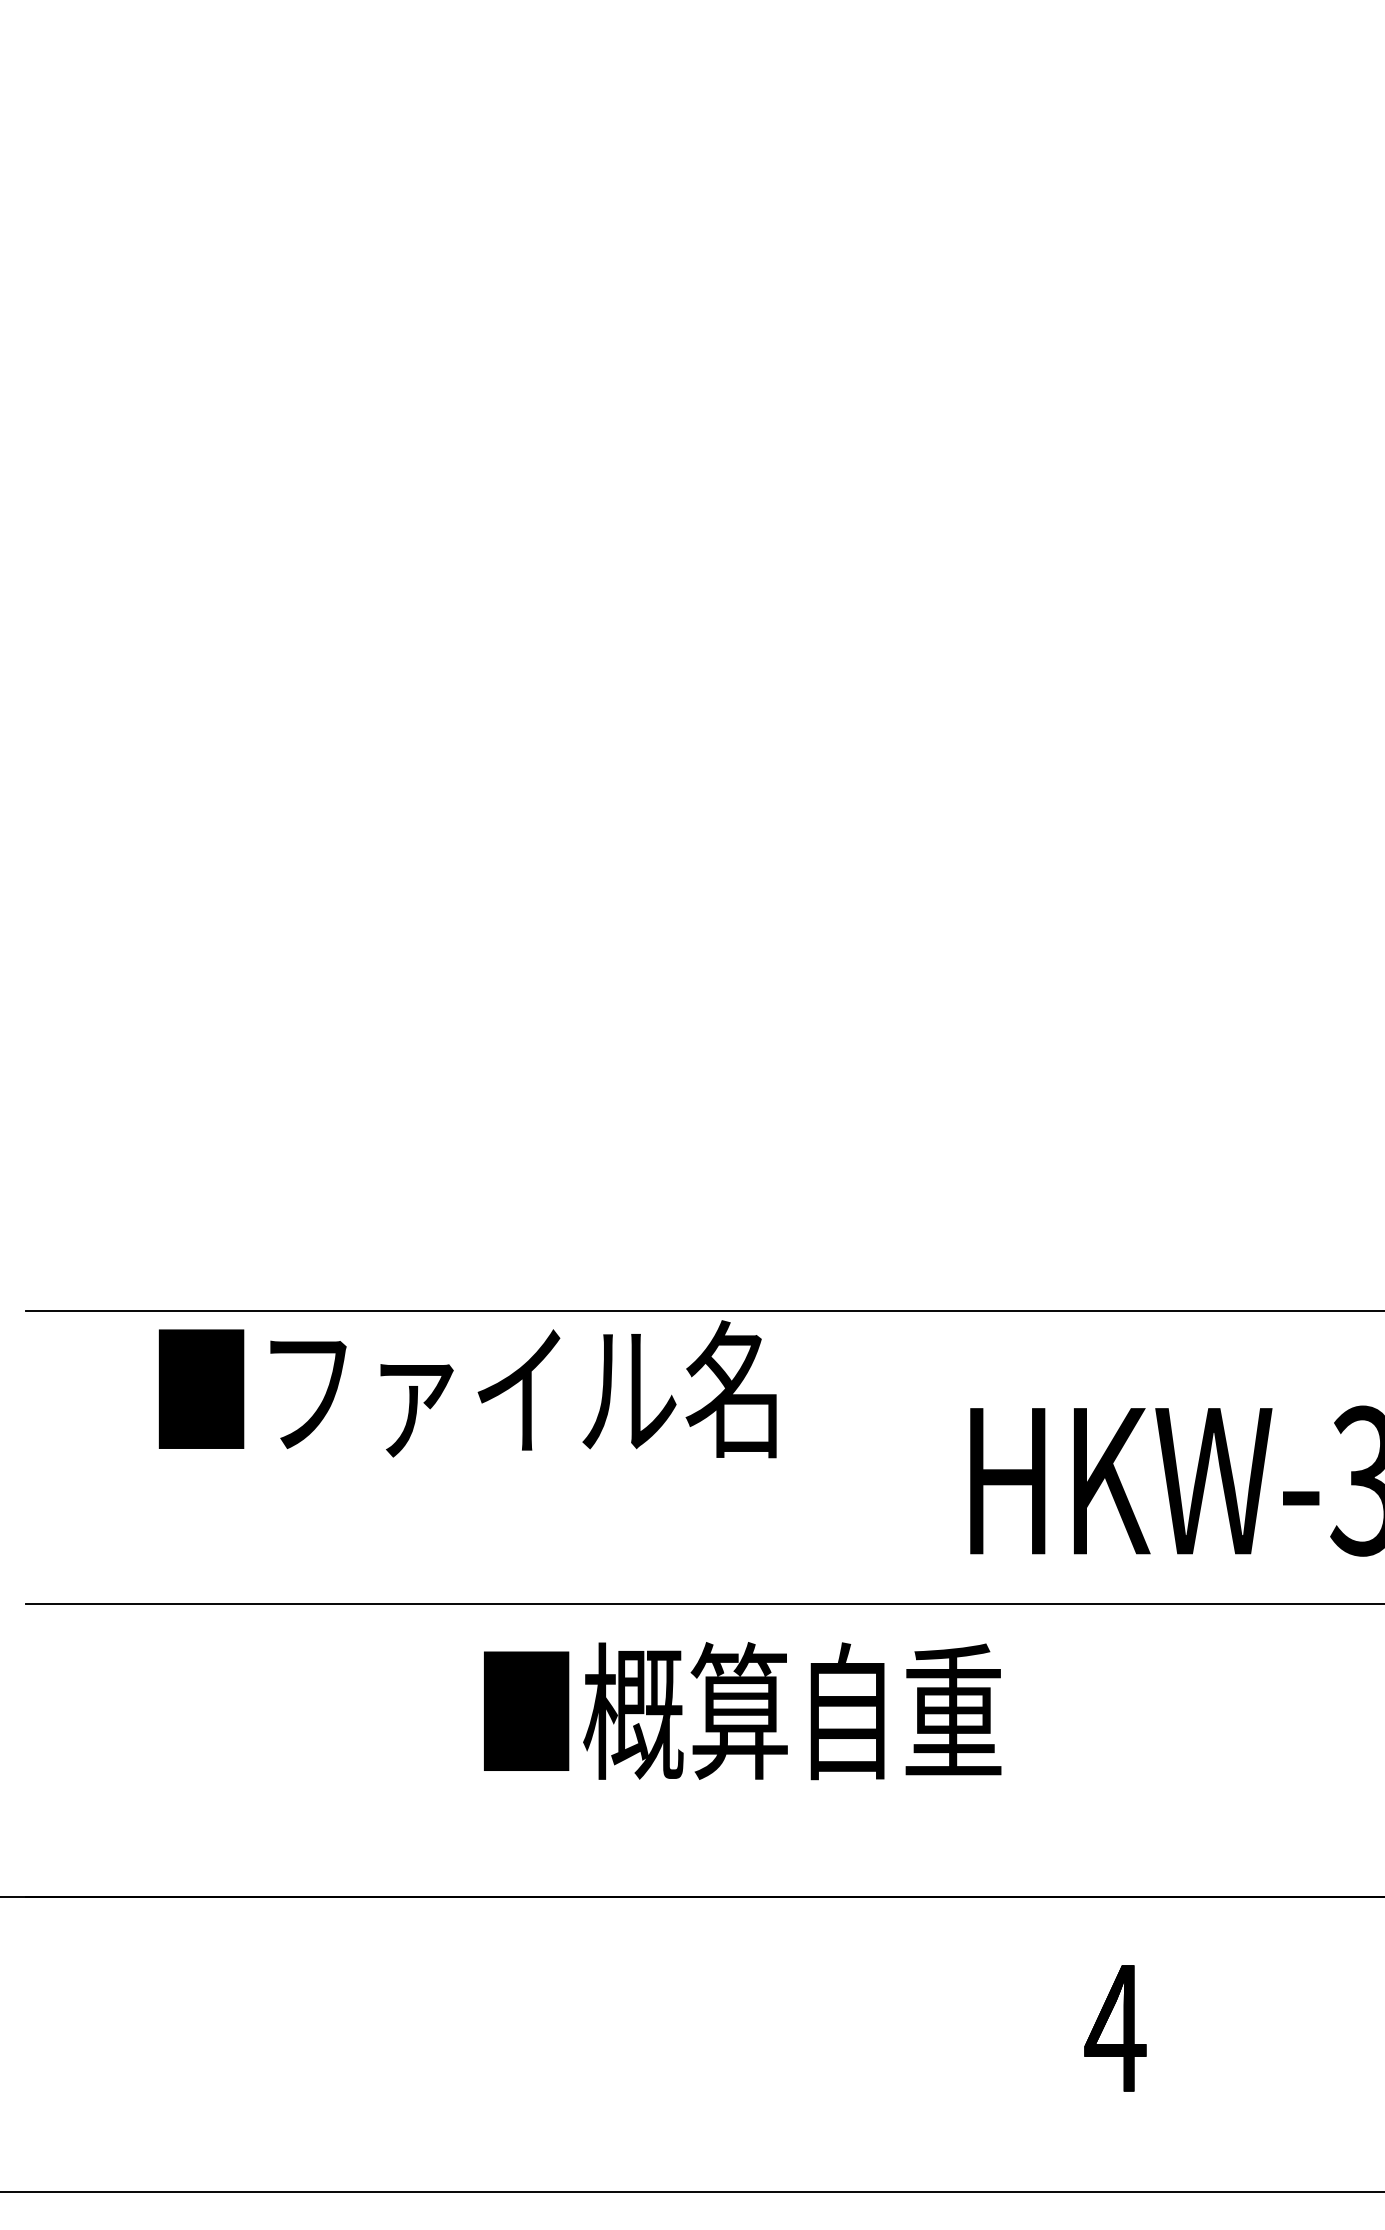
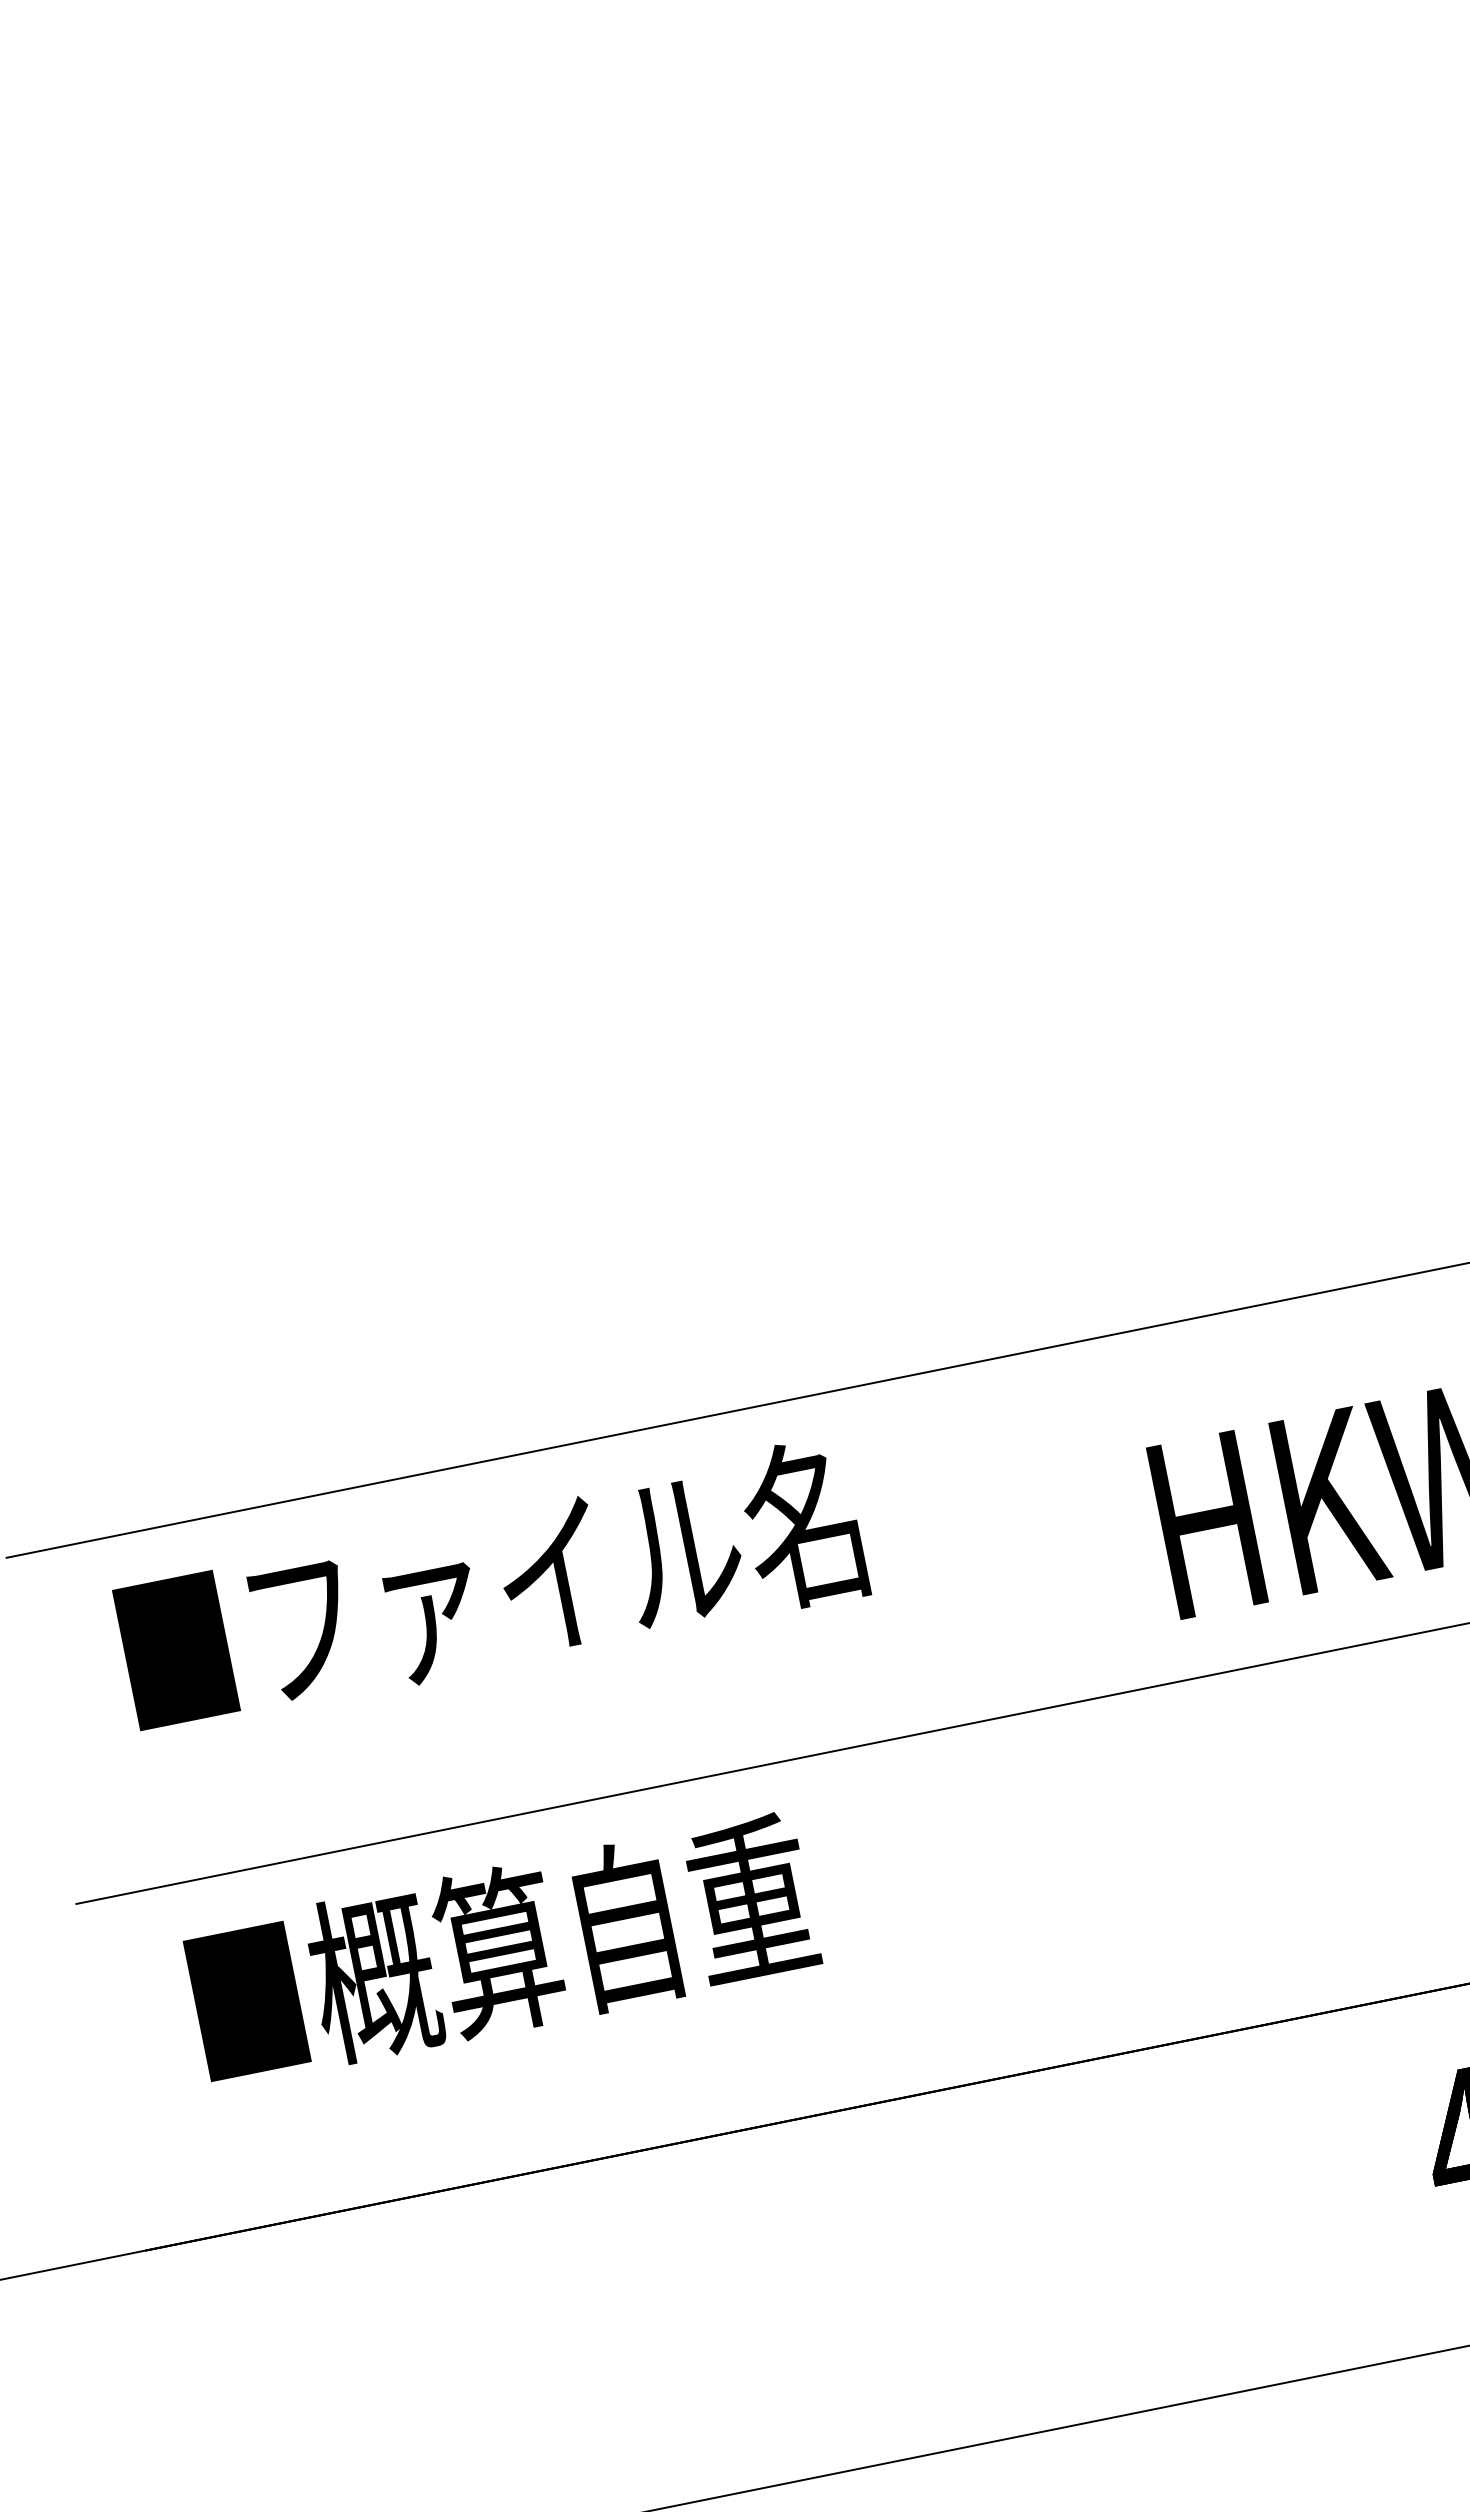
text: (467, 1389) -> (490, 1587), moved
text: (742, 1711) -> (502, 1950), moved

